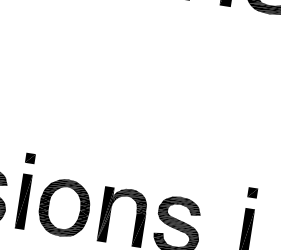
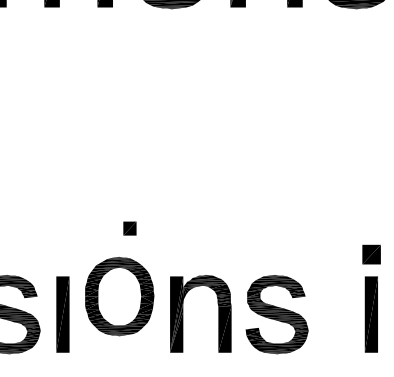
part: (30, 158) -> (129, 228), moved
part: (252, 192) -> (370, 254), size x1.4
part: (64, 207) -> (119, 296), moved

